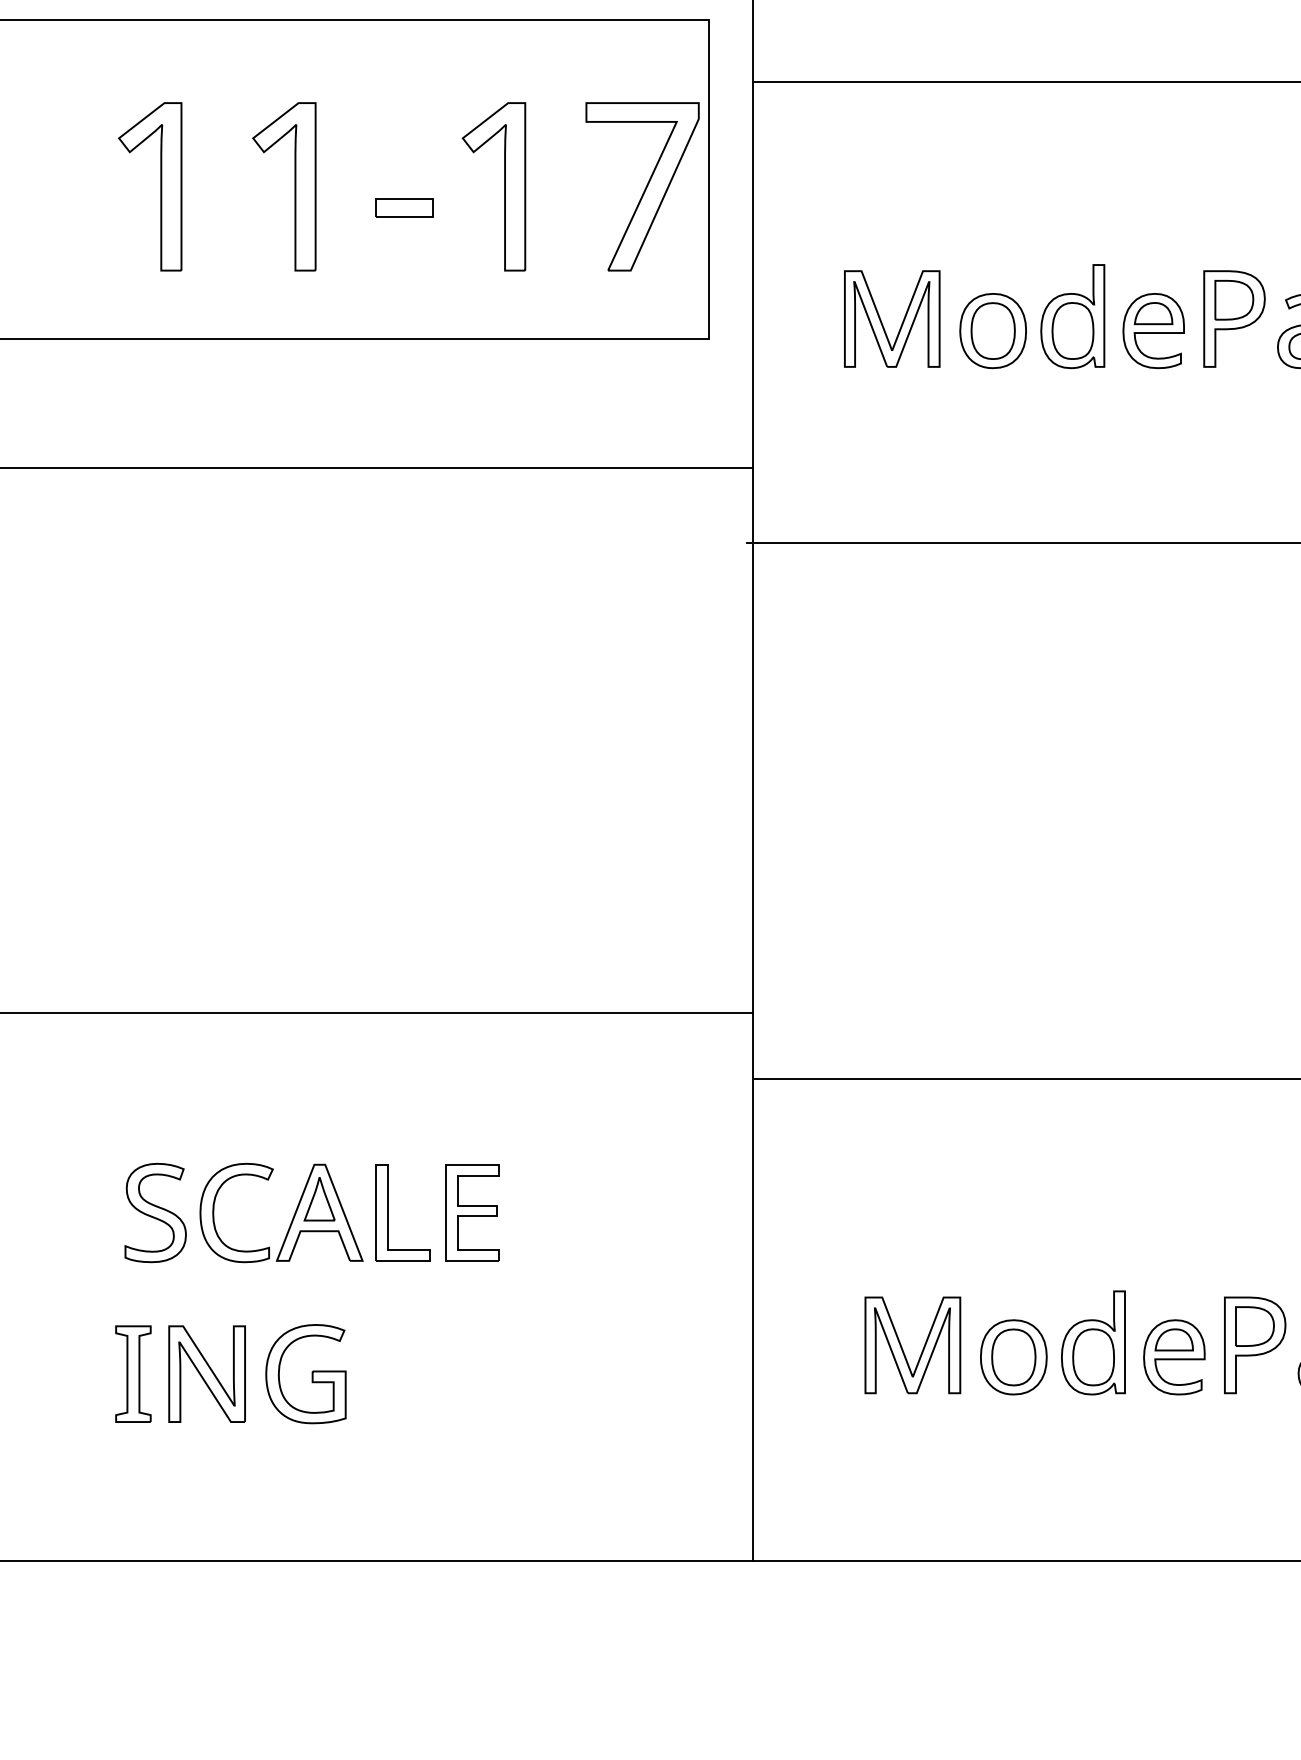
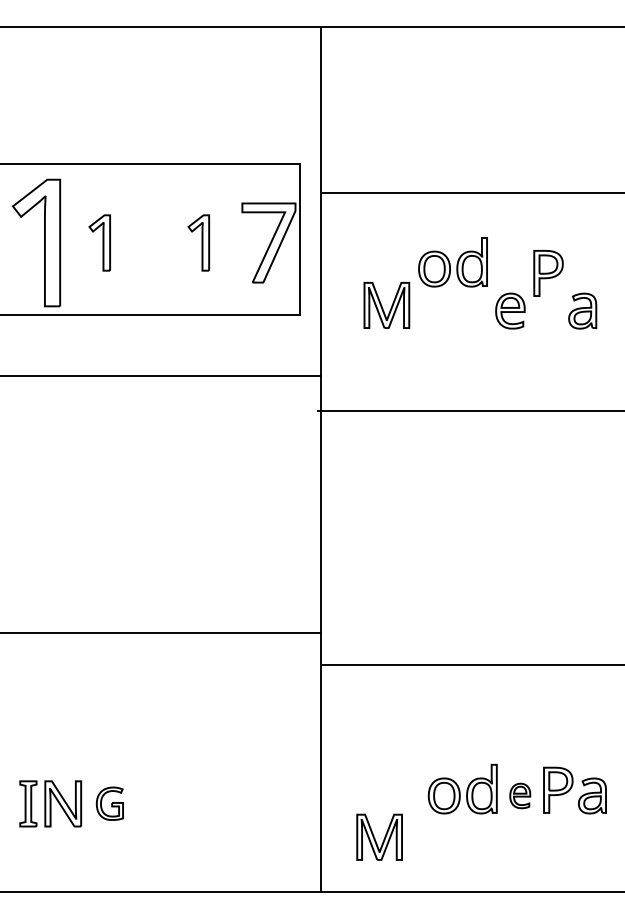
part: (148, 185) -> (35, 242), size x1.6
part: (283, 185) -> (99, 242), size x0.7
part: (493, 185) -> (198, 242), size x0.7
part: (404, 206) -> (156, 252), removed
part: (1031, 316) -> (452, 262), moved
part: (1234, 319) -> (548, 273), moved
part: (311, 1212) -> (112, 727), removed
part: (912, 1343) -> (379, 836), moved
part: (1175, 1356) -> (520, 795), size x0.7
part: (305, 1373) -> (109, 803), size x0.7

